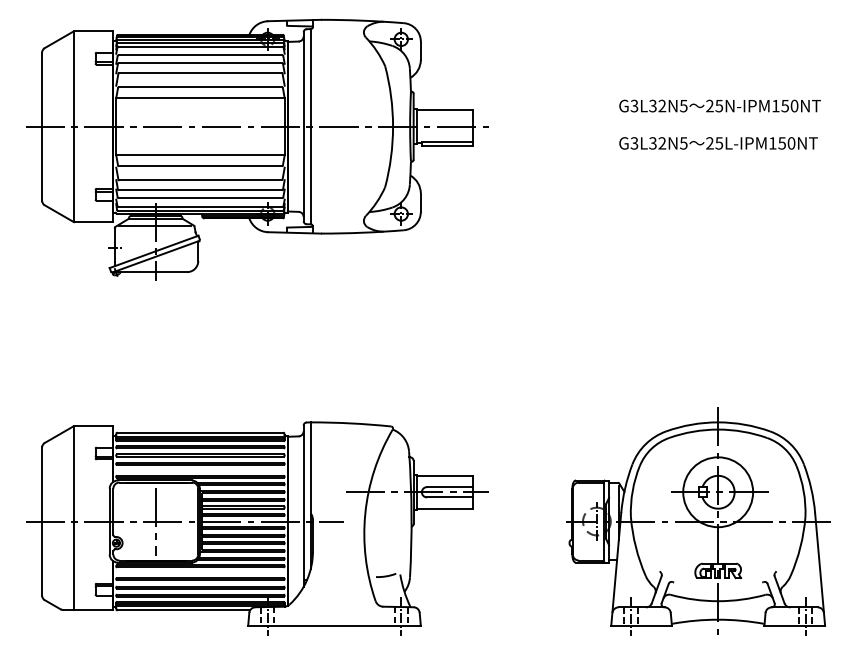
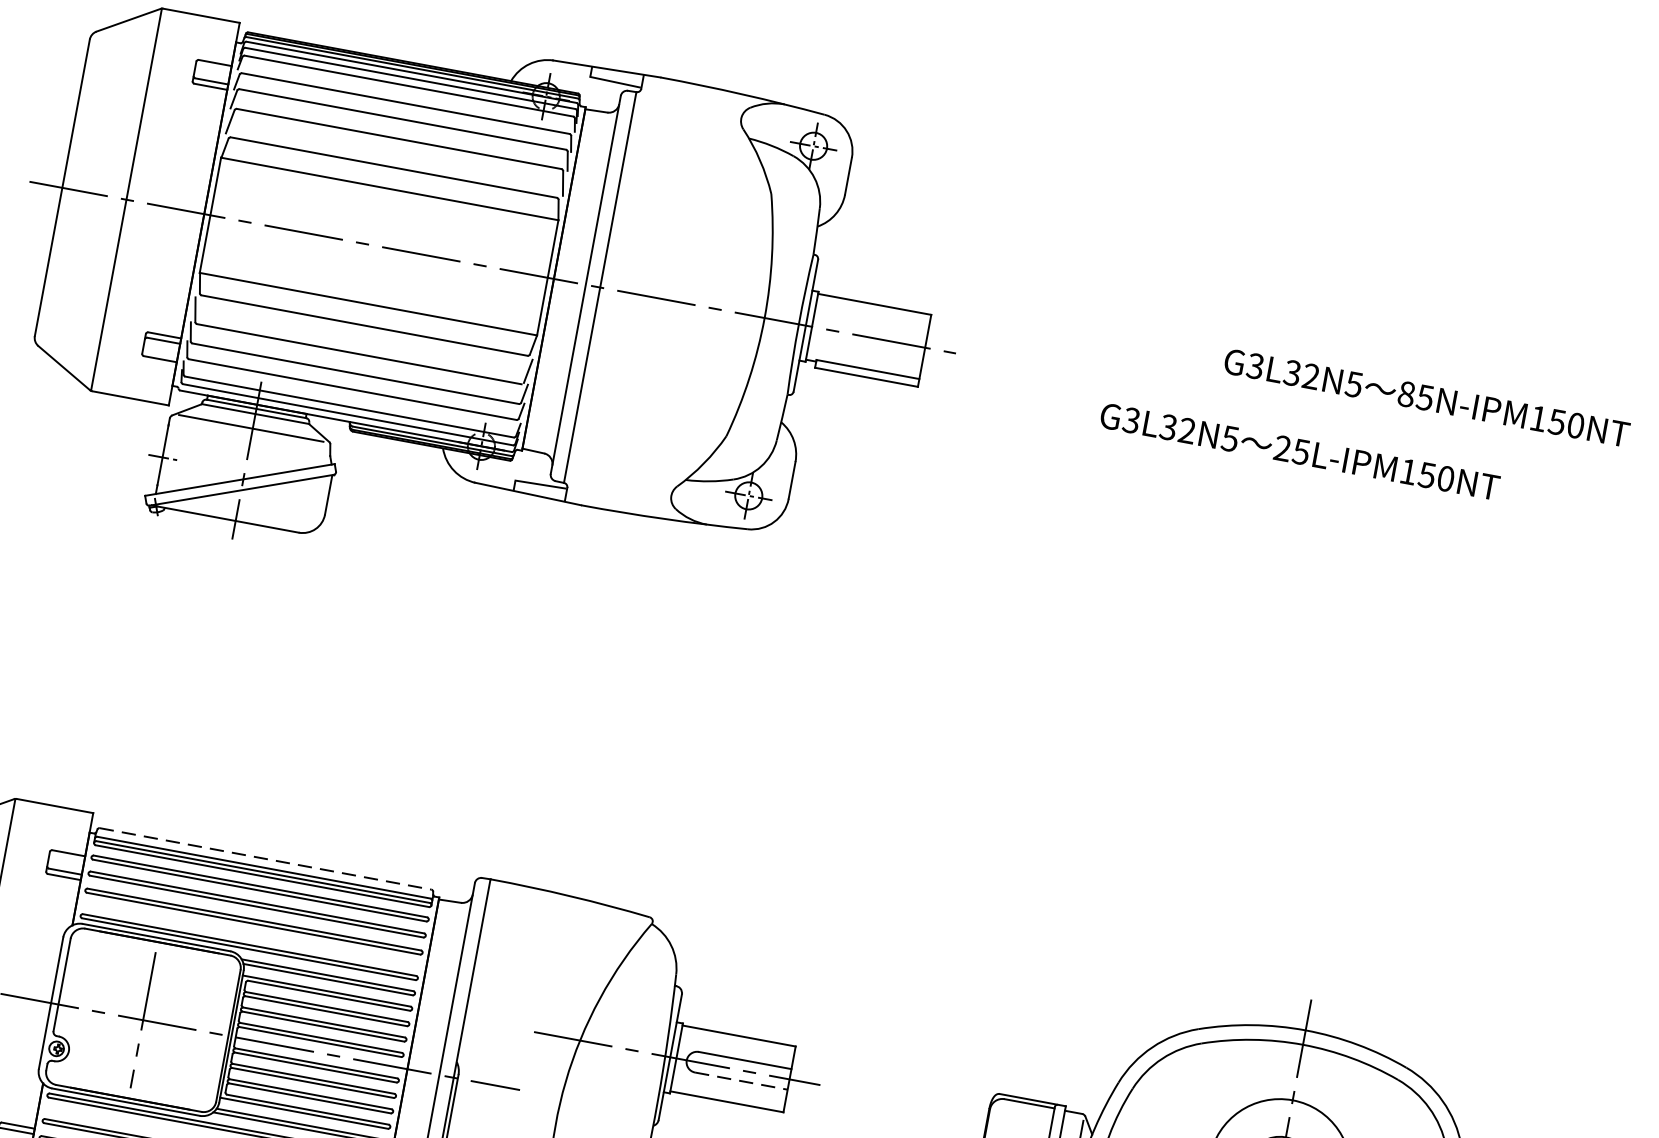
text: (709, 105) -> (1405, 392), 25N-IPM150NT -> 85N-IPM150NT
text: (718, 143) -> (1299, 451), moved
line: (200, 432) -> (265, 858), solid -> dashed
line: (450, 497) -> (742, 1081), solid -> dashed

